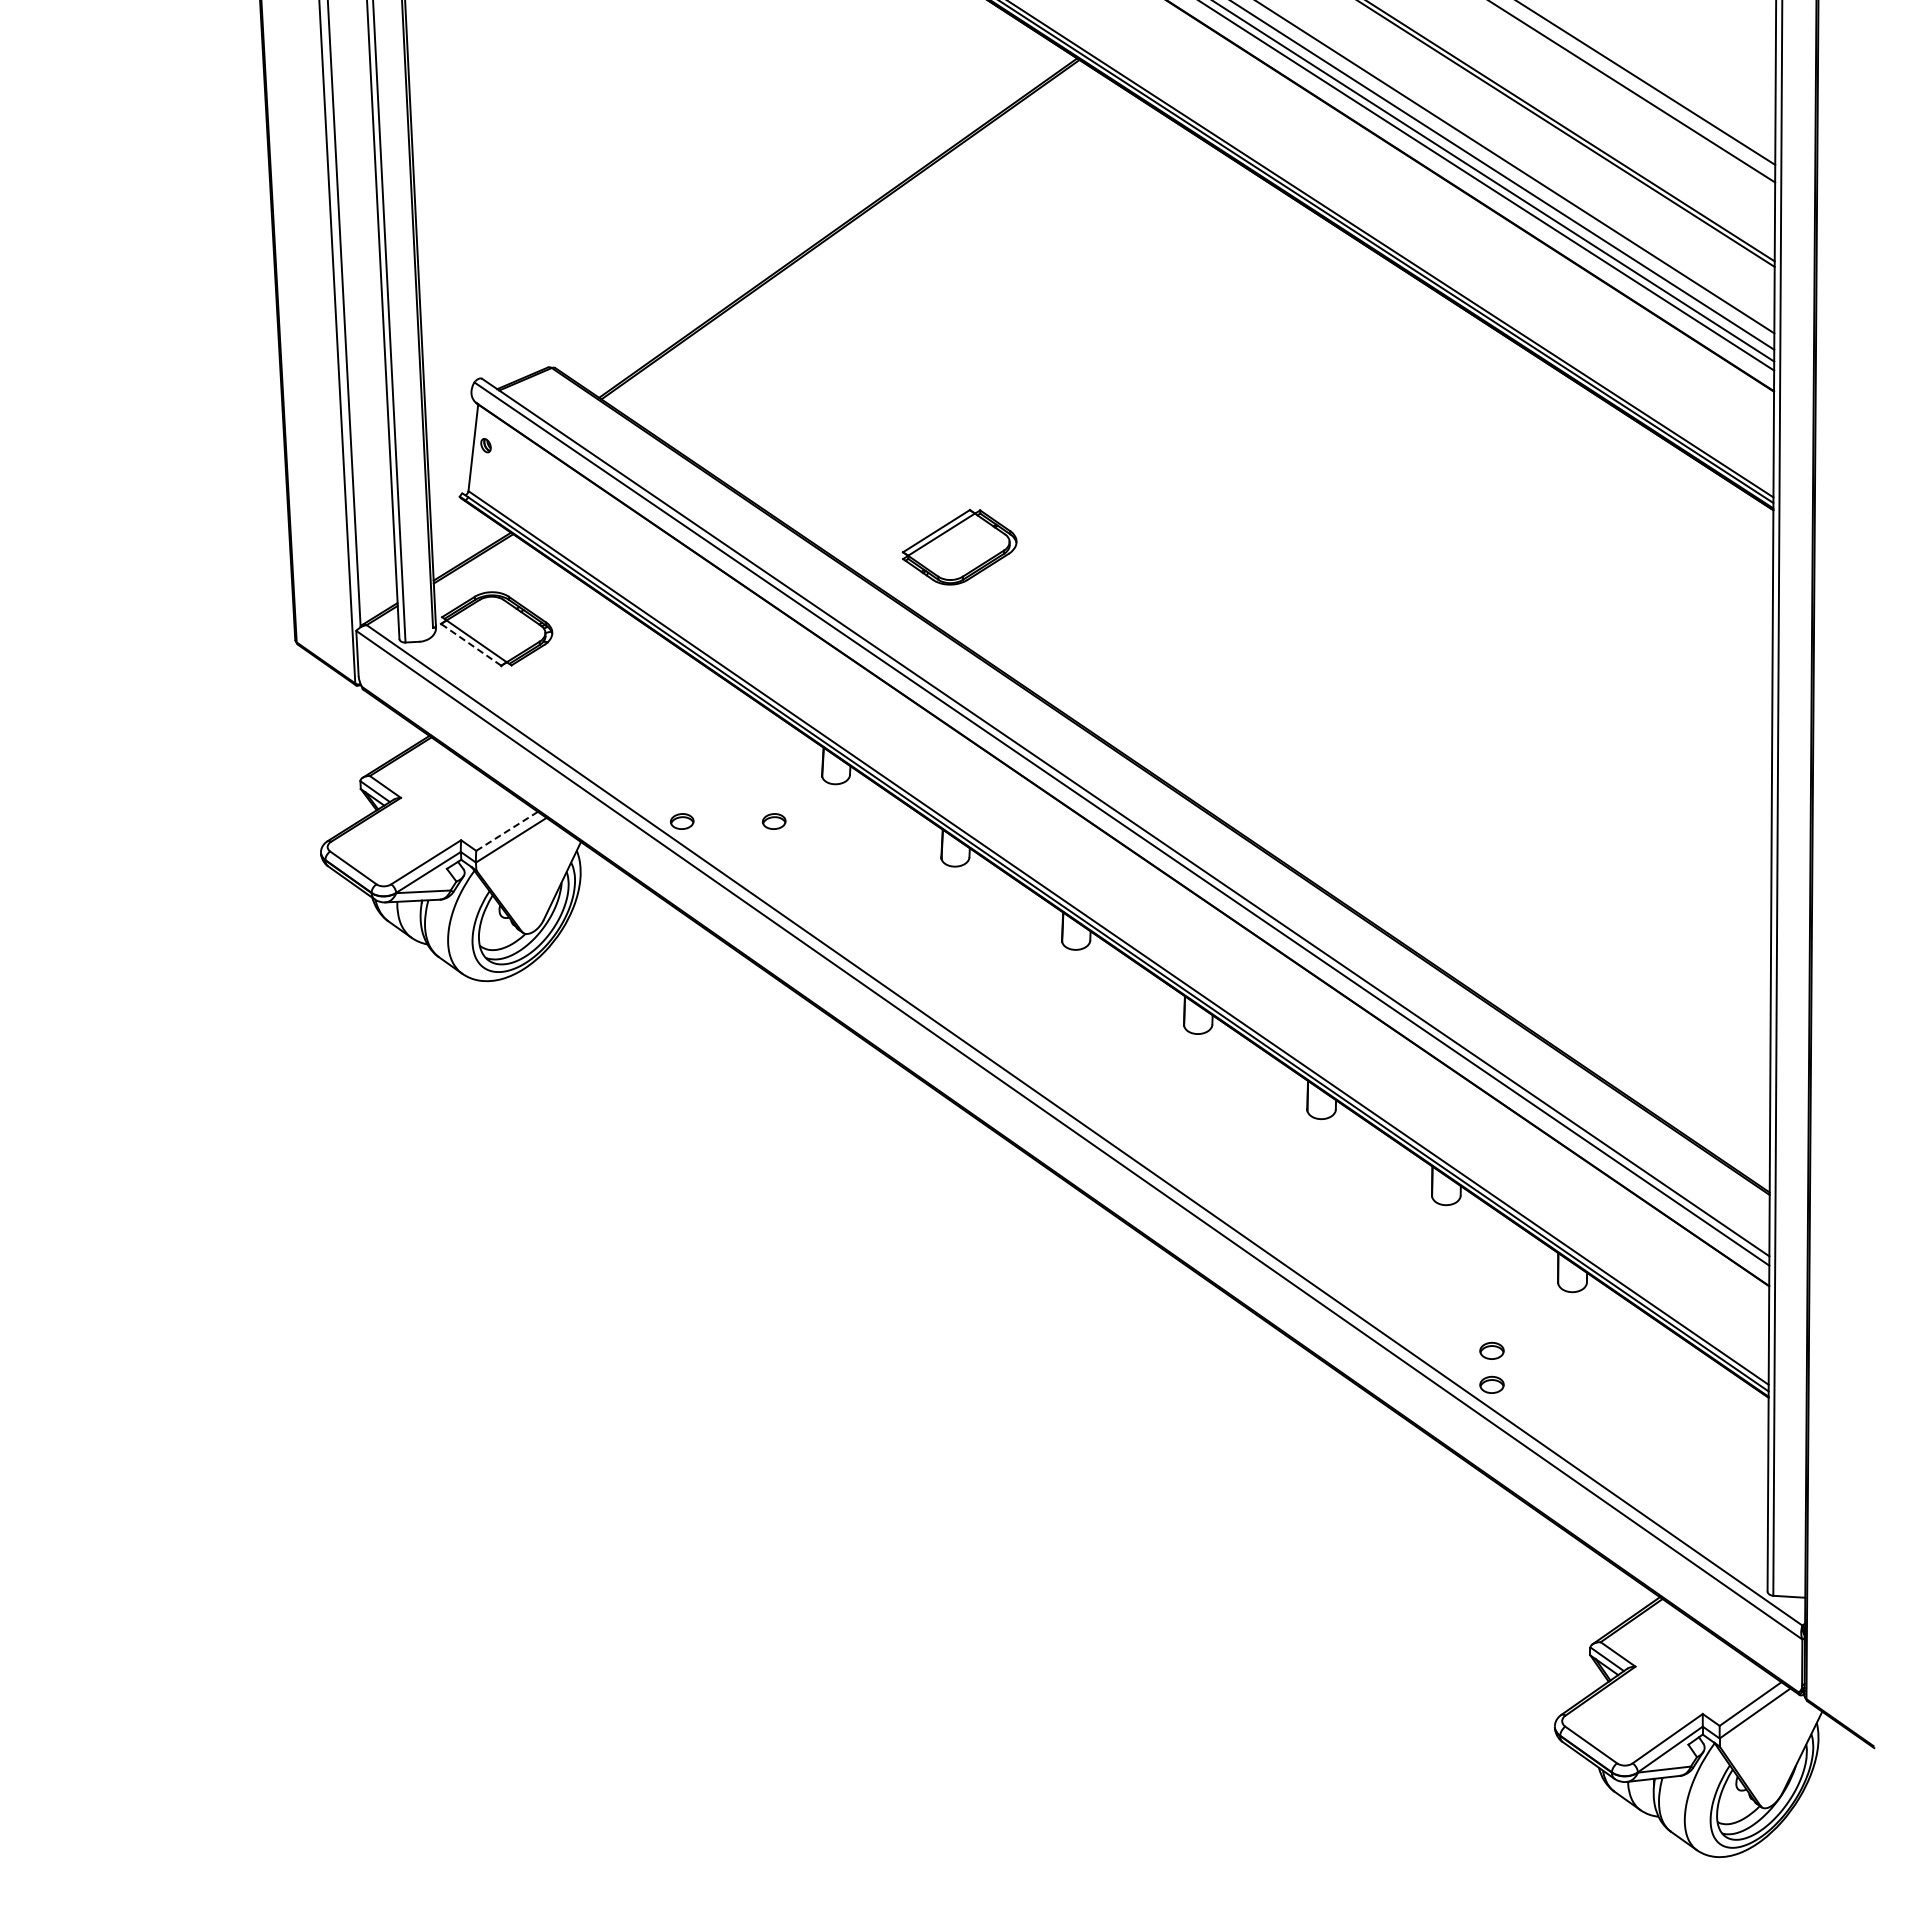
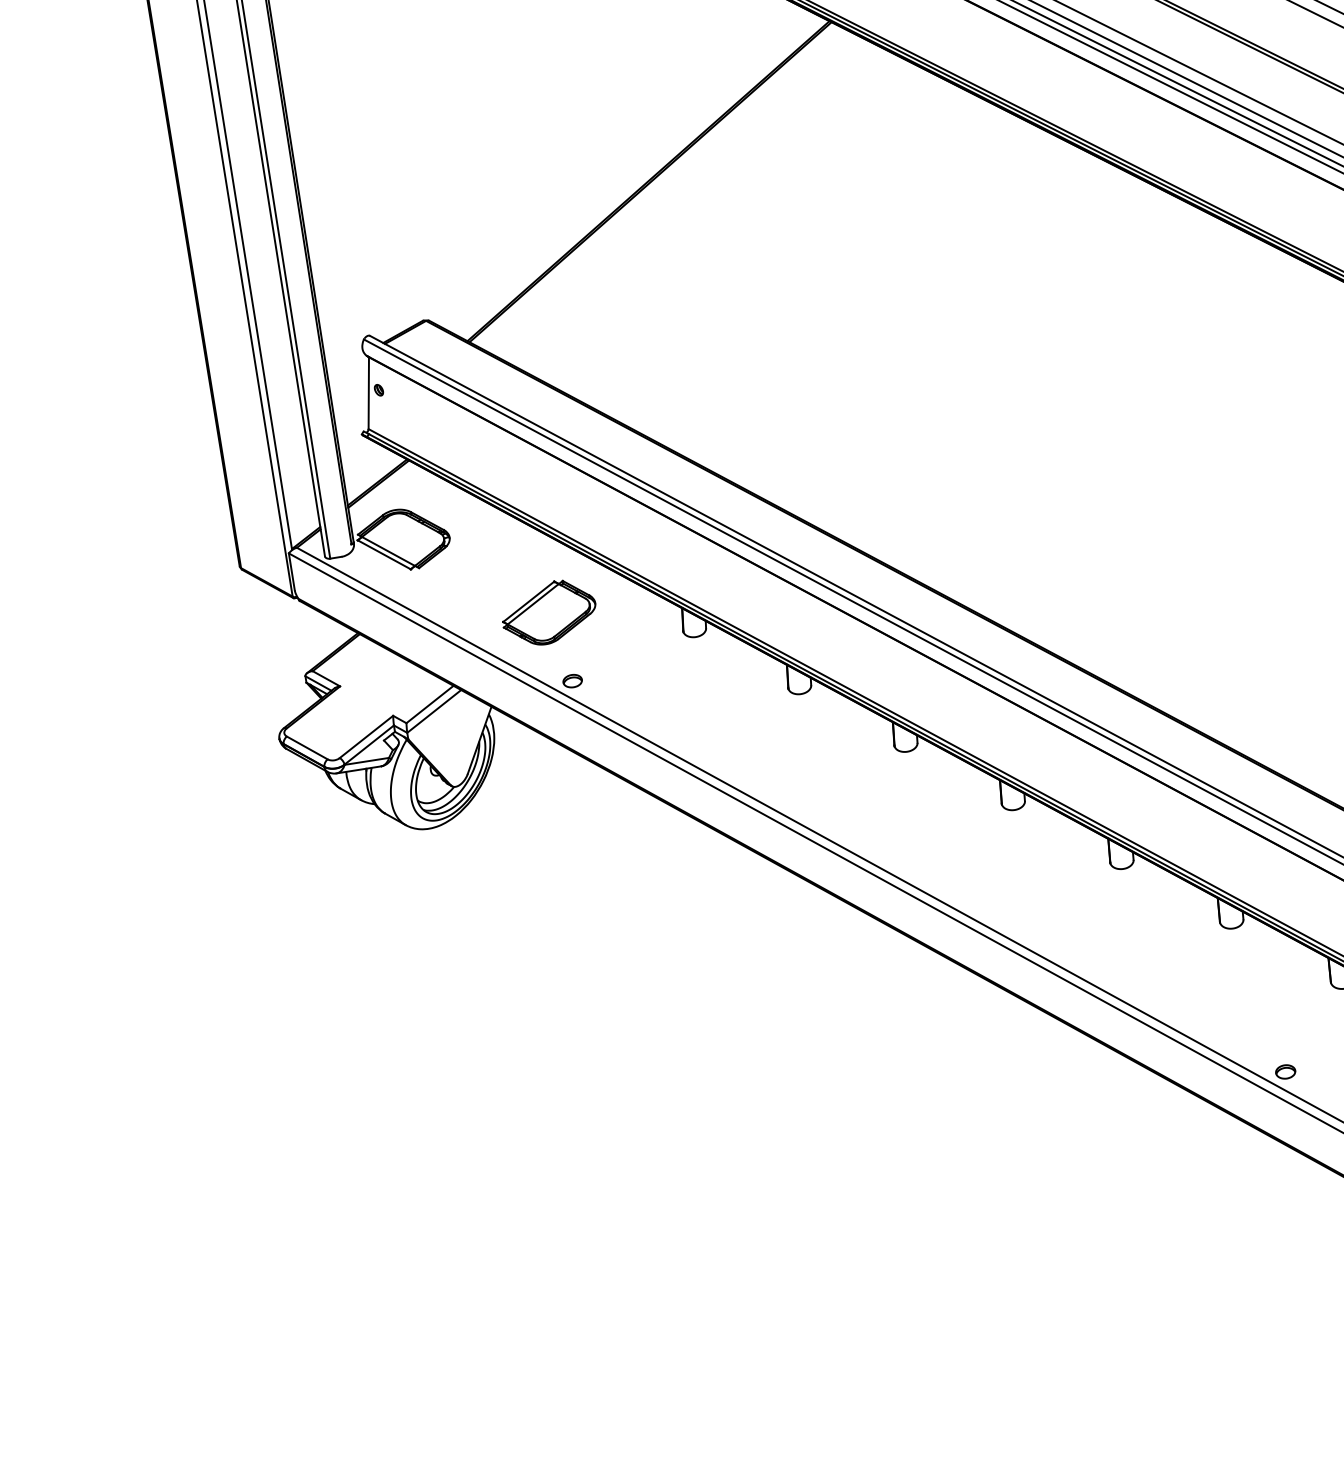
part: (959, 546) -> (548, 612), moved
line: (471, 644) -> (384, 554), dashed -> solid
part: (774, 821) -> (648, 673), removed
line: (507, 831) -> (430, 704), dashed -> solid
part: (1491, 1350) -> (1282, 1043), removed

